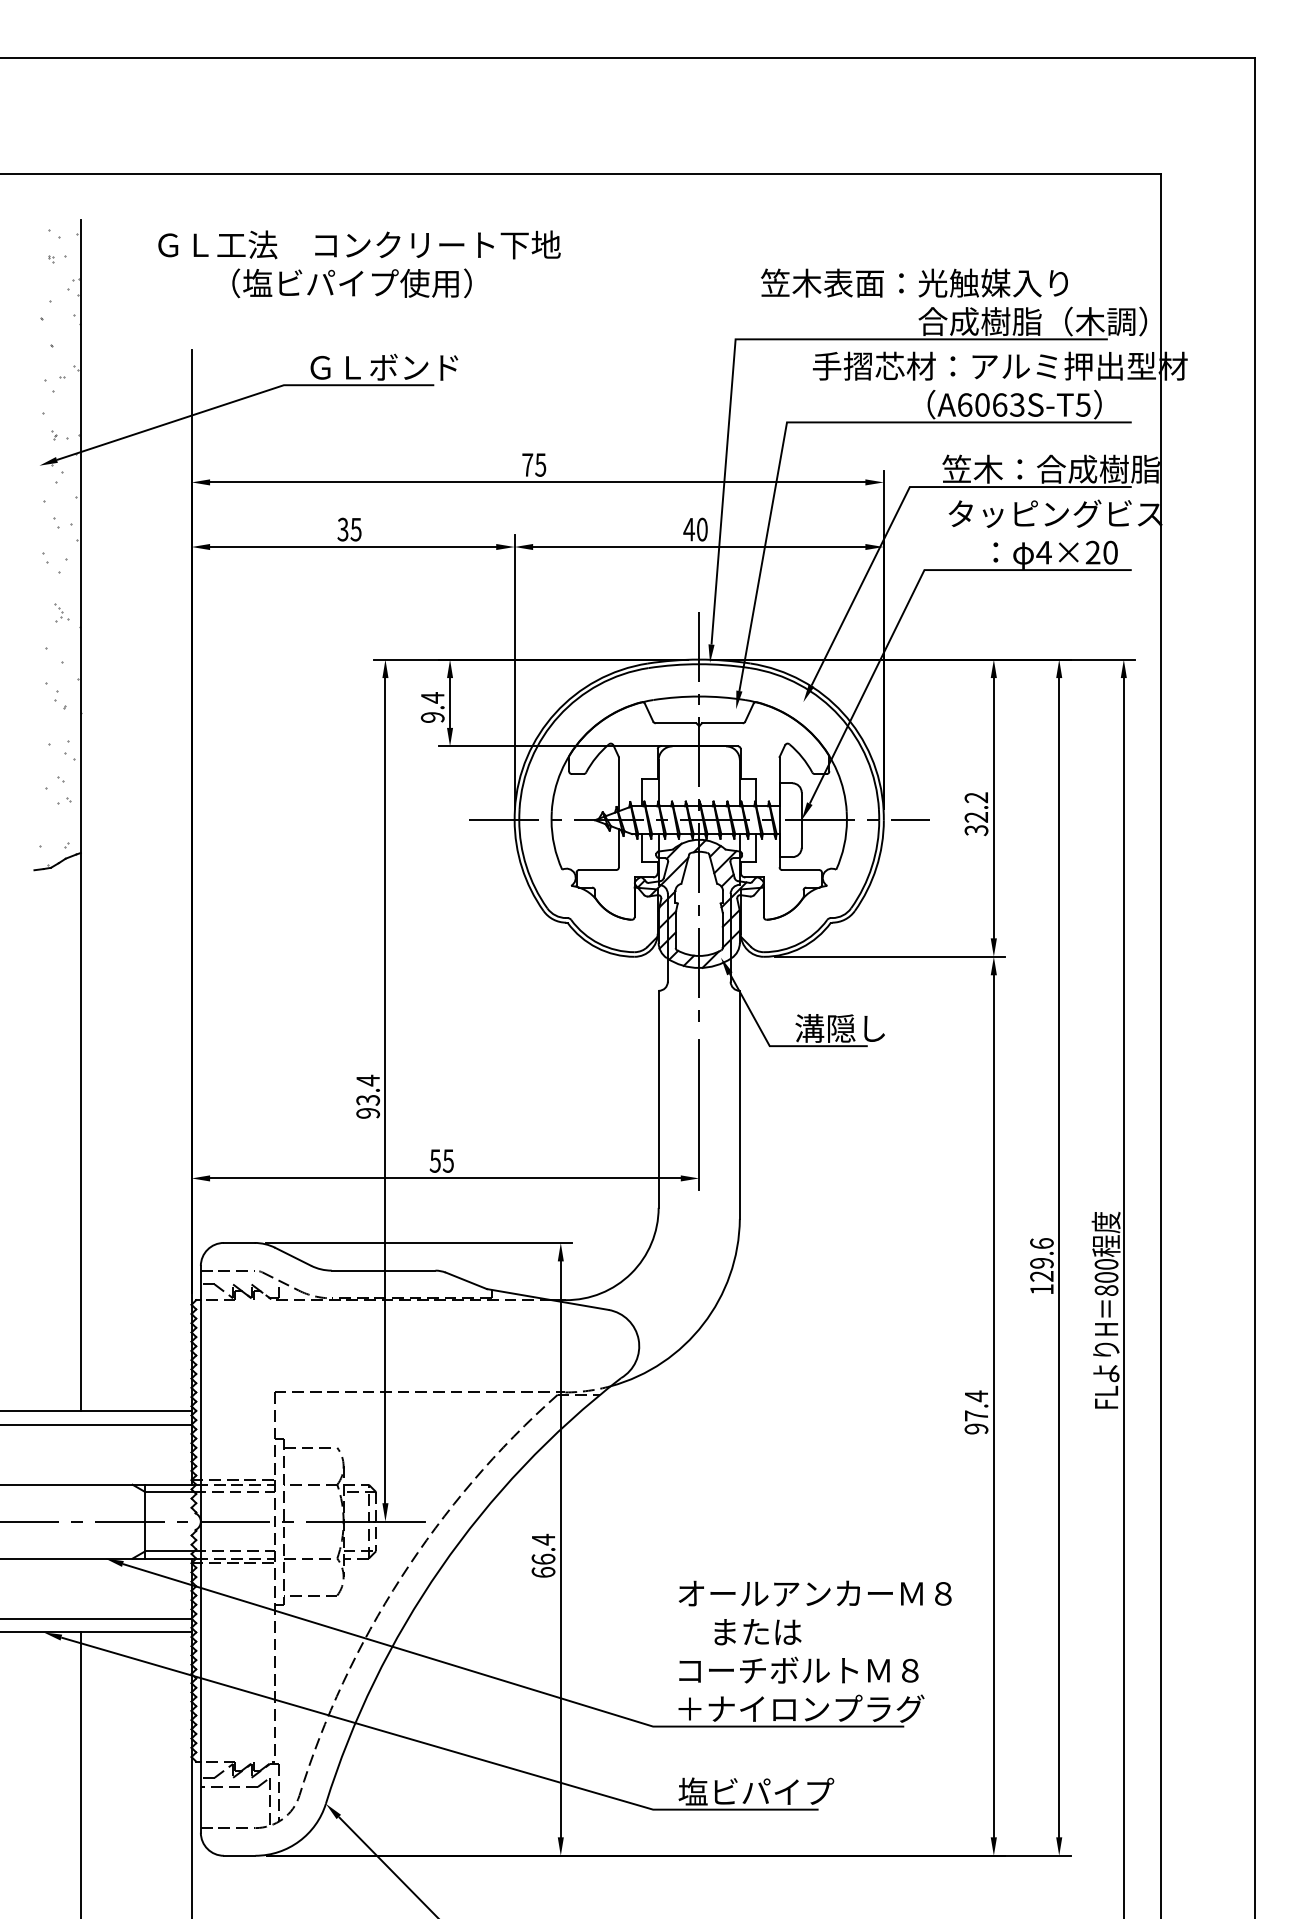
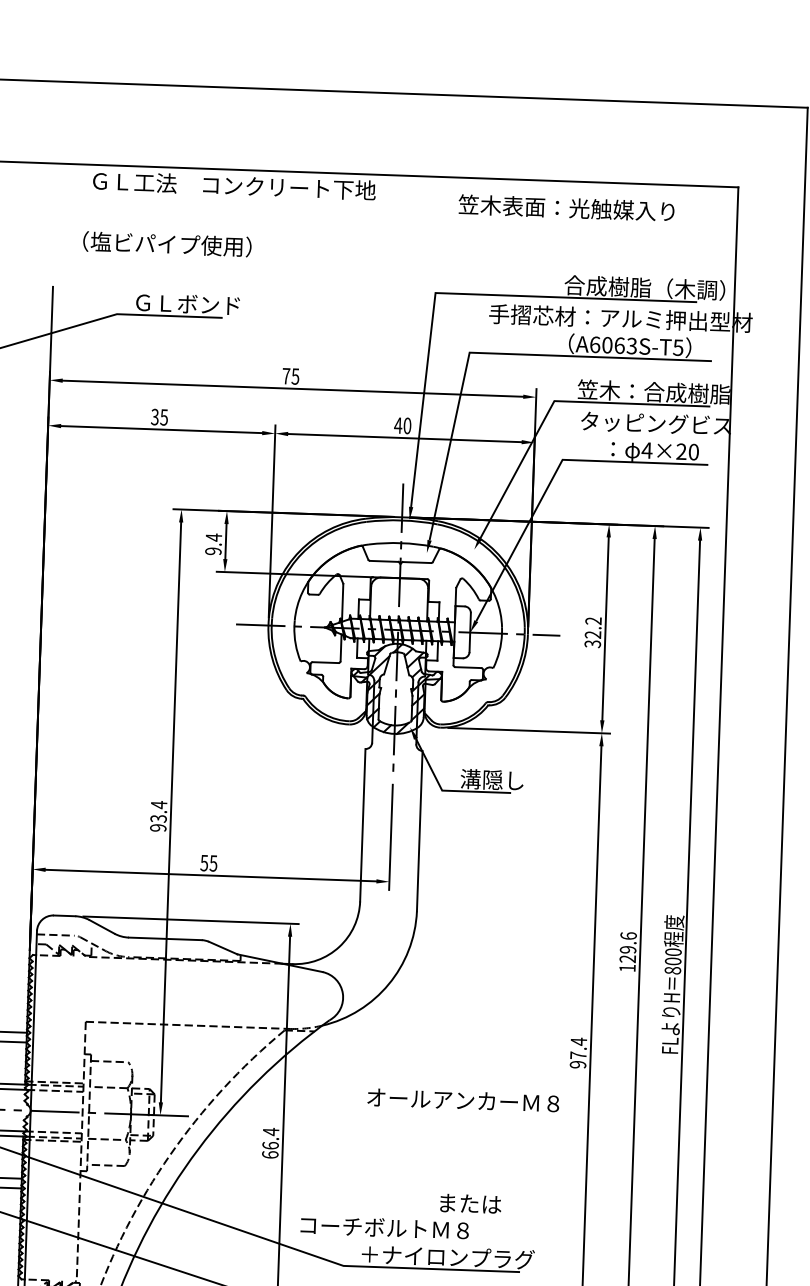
text: (359, 244) -> (234, 185), moved
text: (914, 282) -> (566, 207), moved
text: (814, 1593) -> (462, 1100), moved
text: (757, 1632) -> (470, 1204), moved
text: (798, 1669) -> (384, 1227), moved

